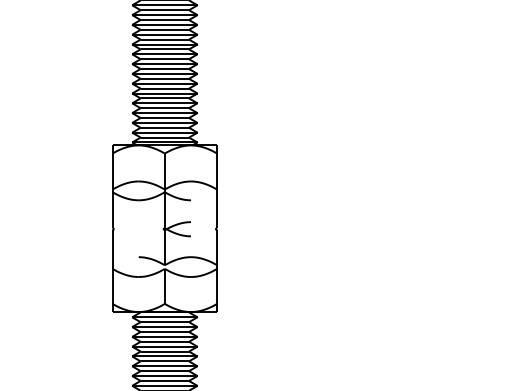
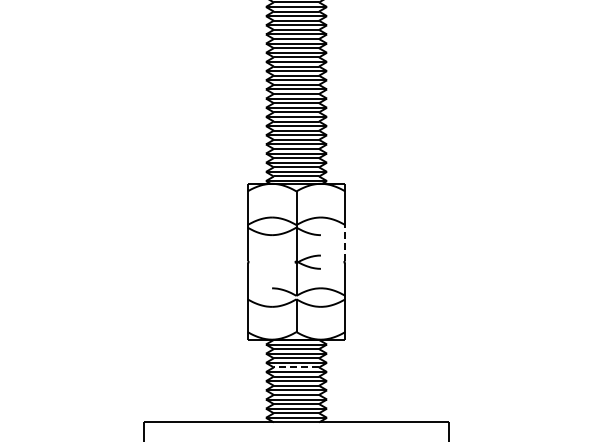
line: (217, 208) -> (345, 242), solid -> dashed
line: (164, 341) -> (296, 367), solid -> dashed

